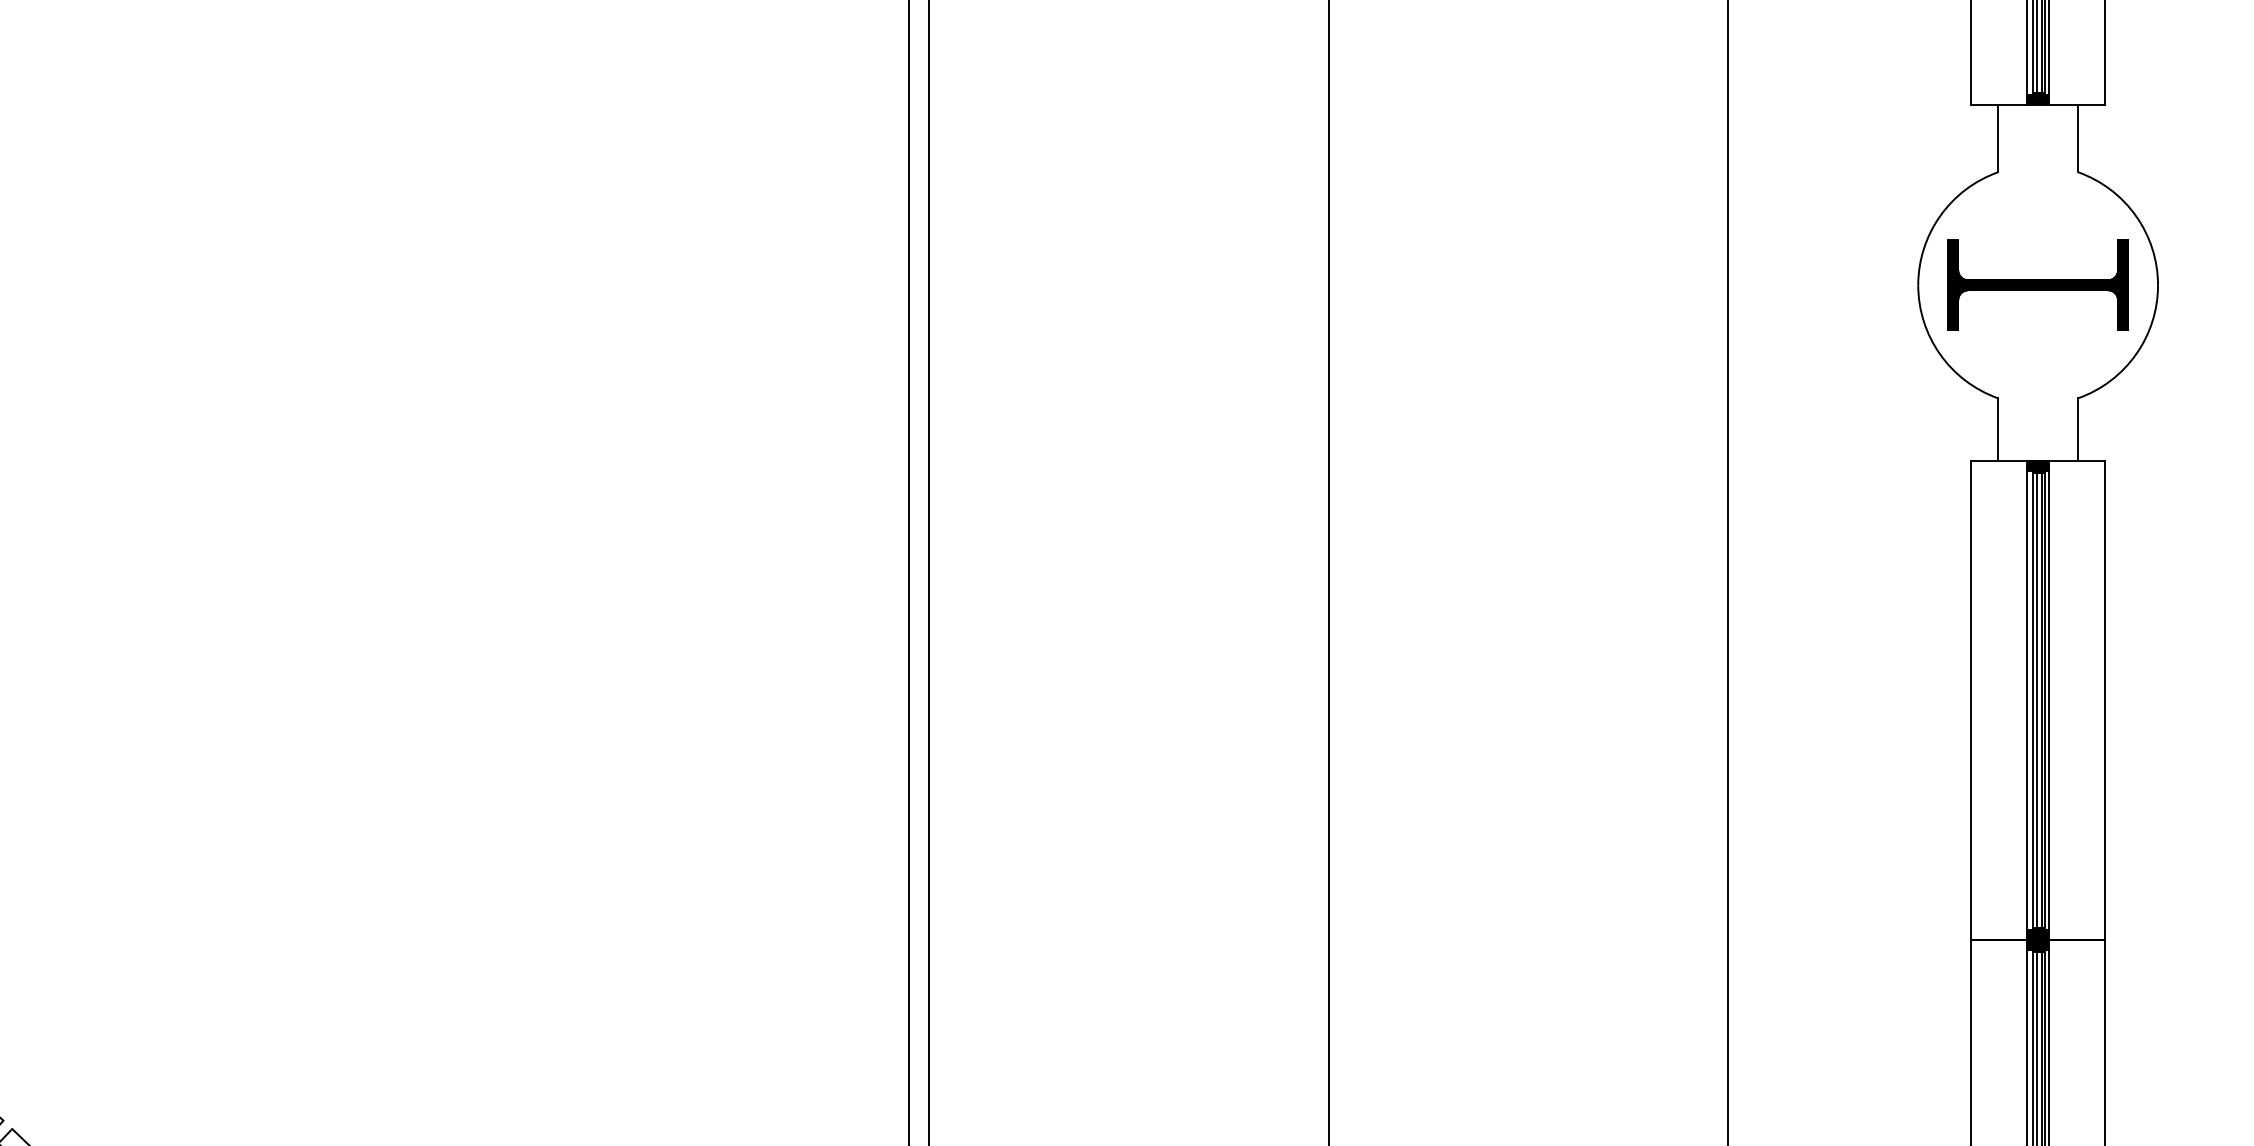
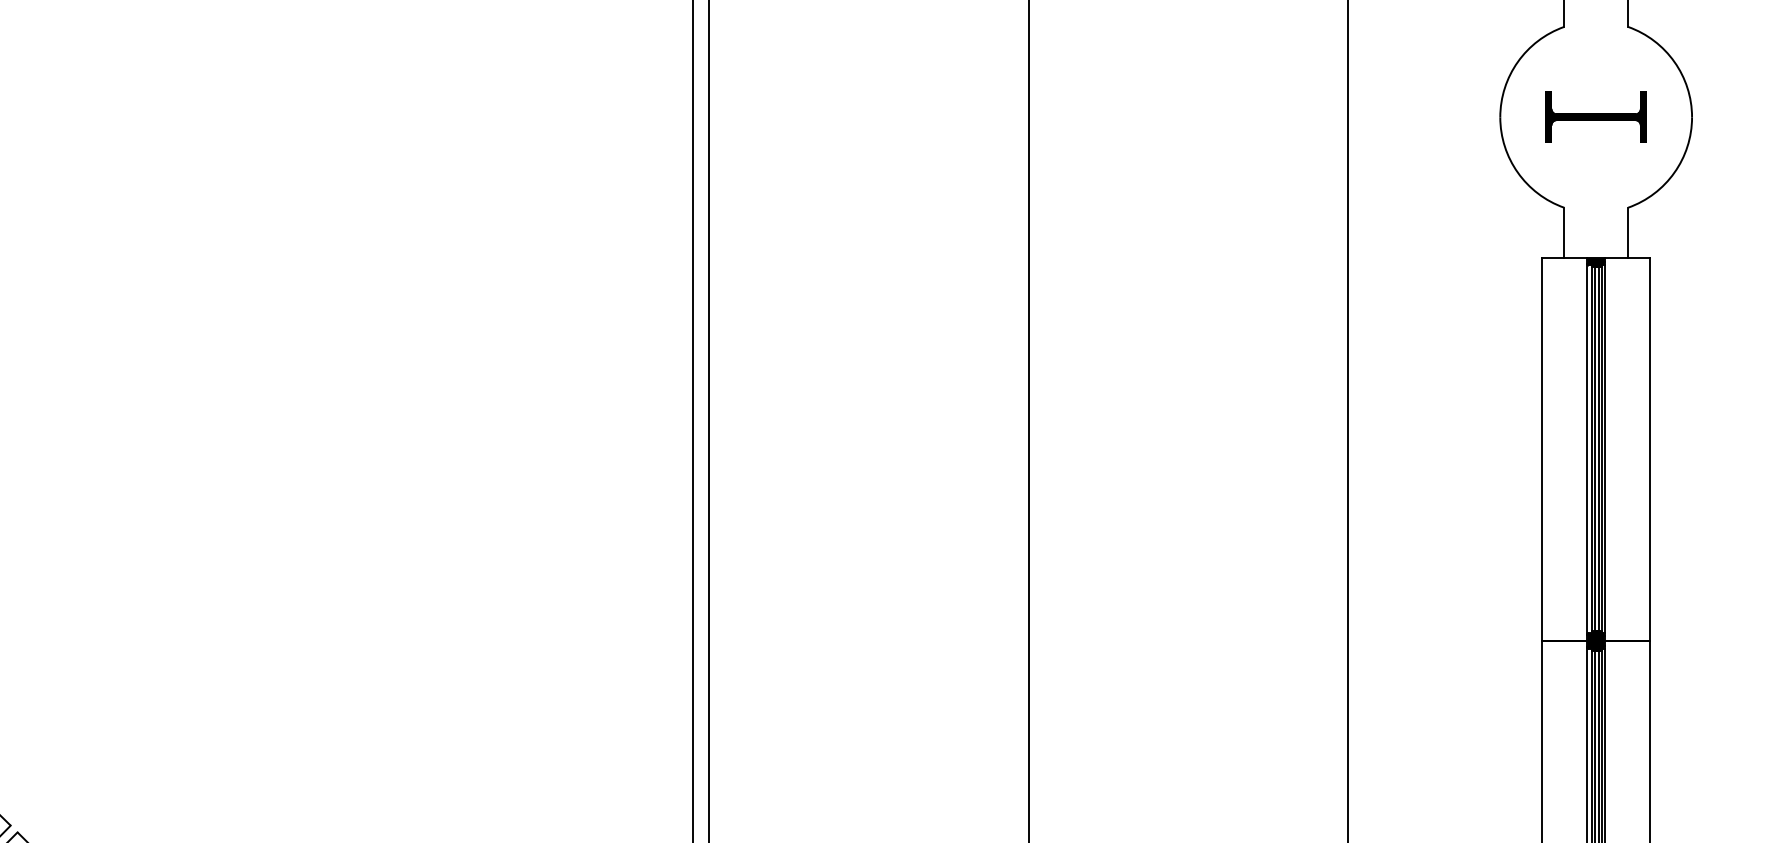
part: (2037, 284) -> (1595, 116), size x0.7

